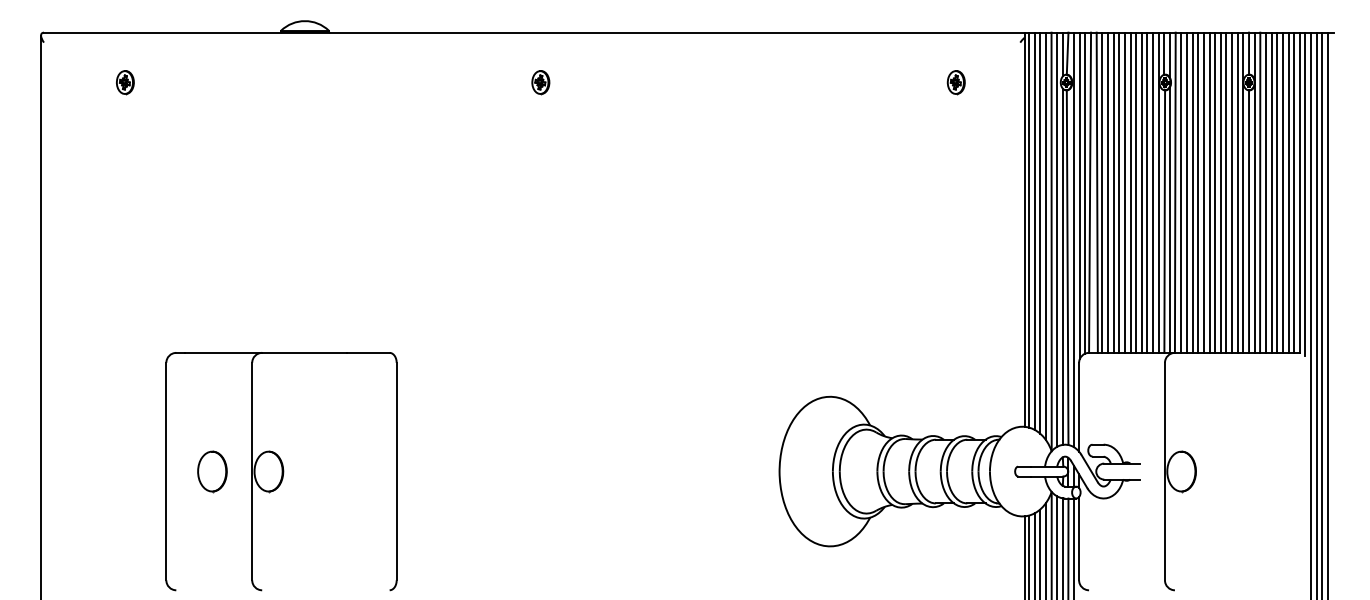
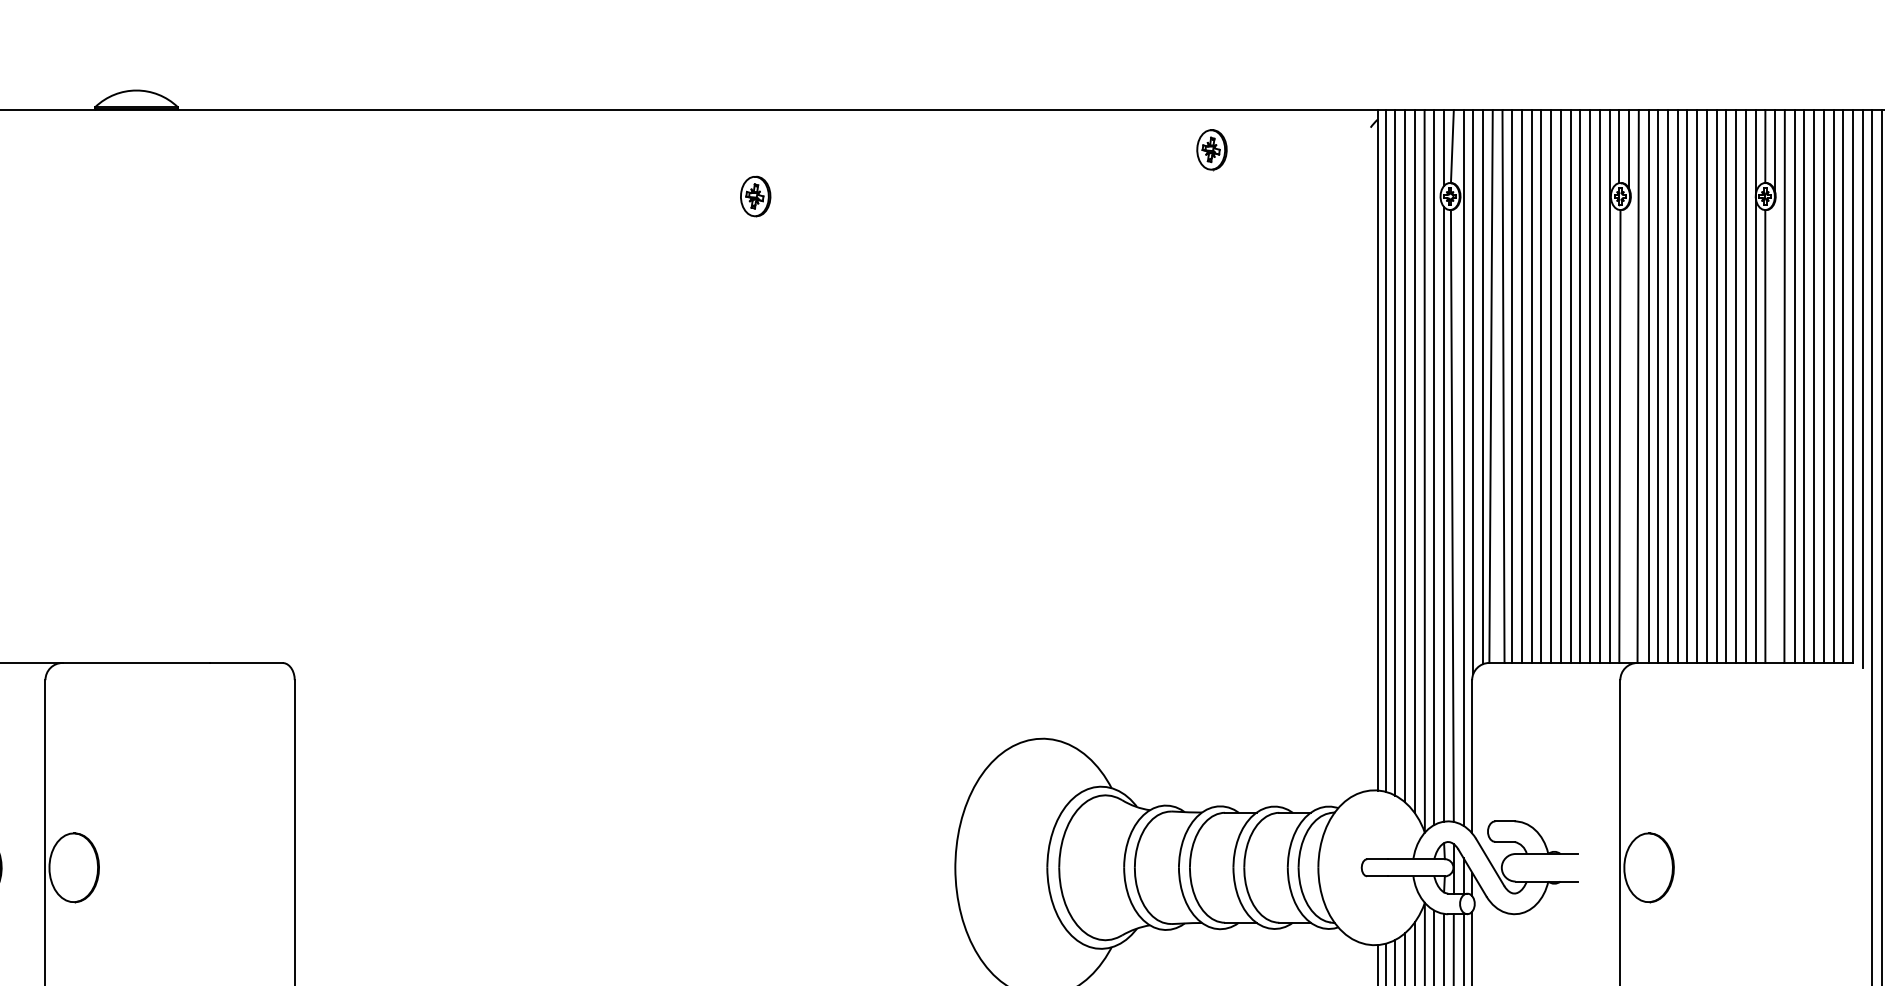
part: (540, 82) -> (755, 196), moved
part: (955, 82) -> (1210, 149), moved
line: (1254, 218) -> (1774, 431), removed
line: (1170, 219) -> (1629, 432), removed

